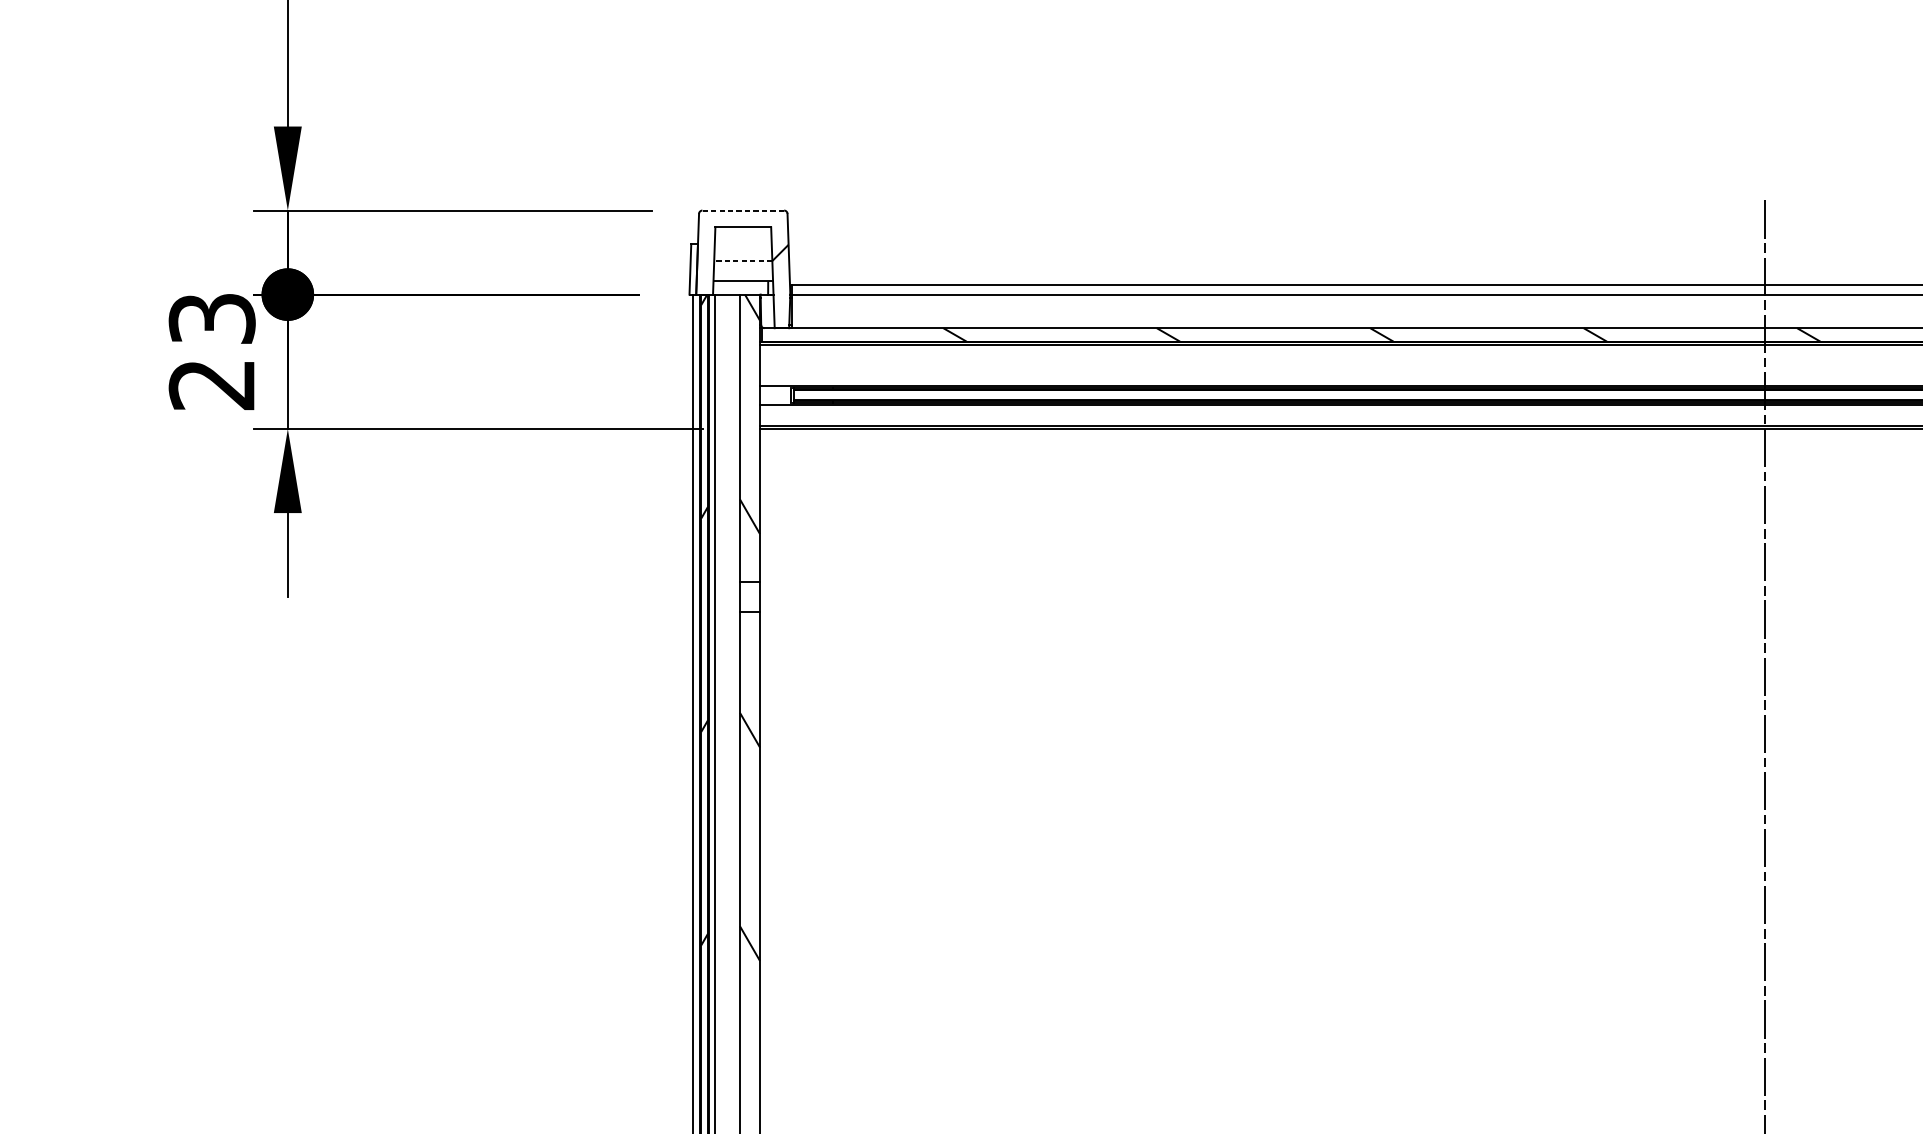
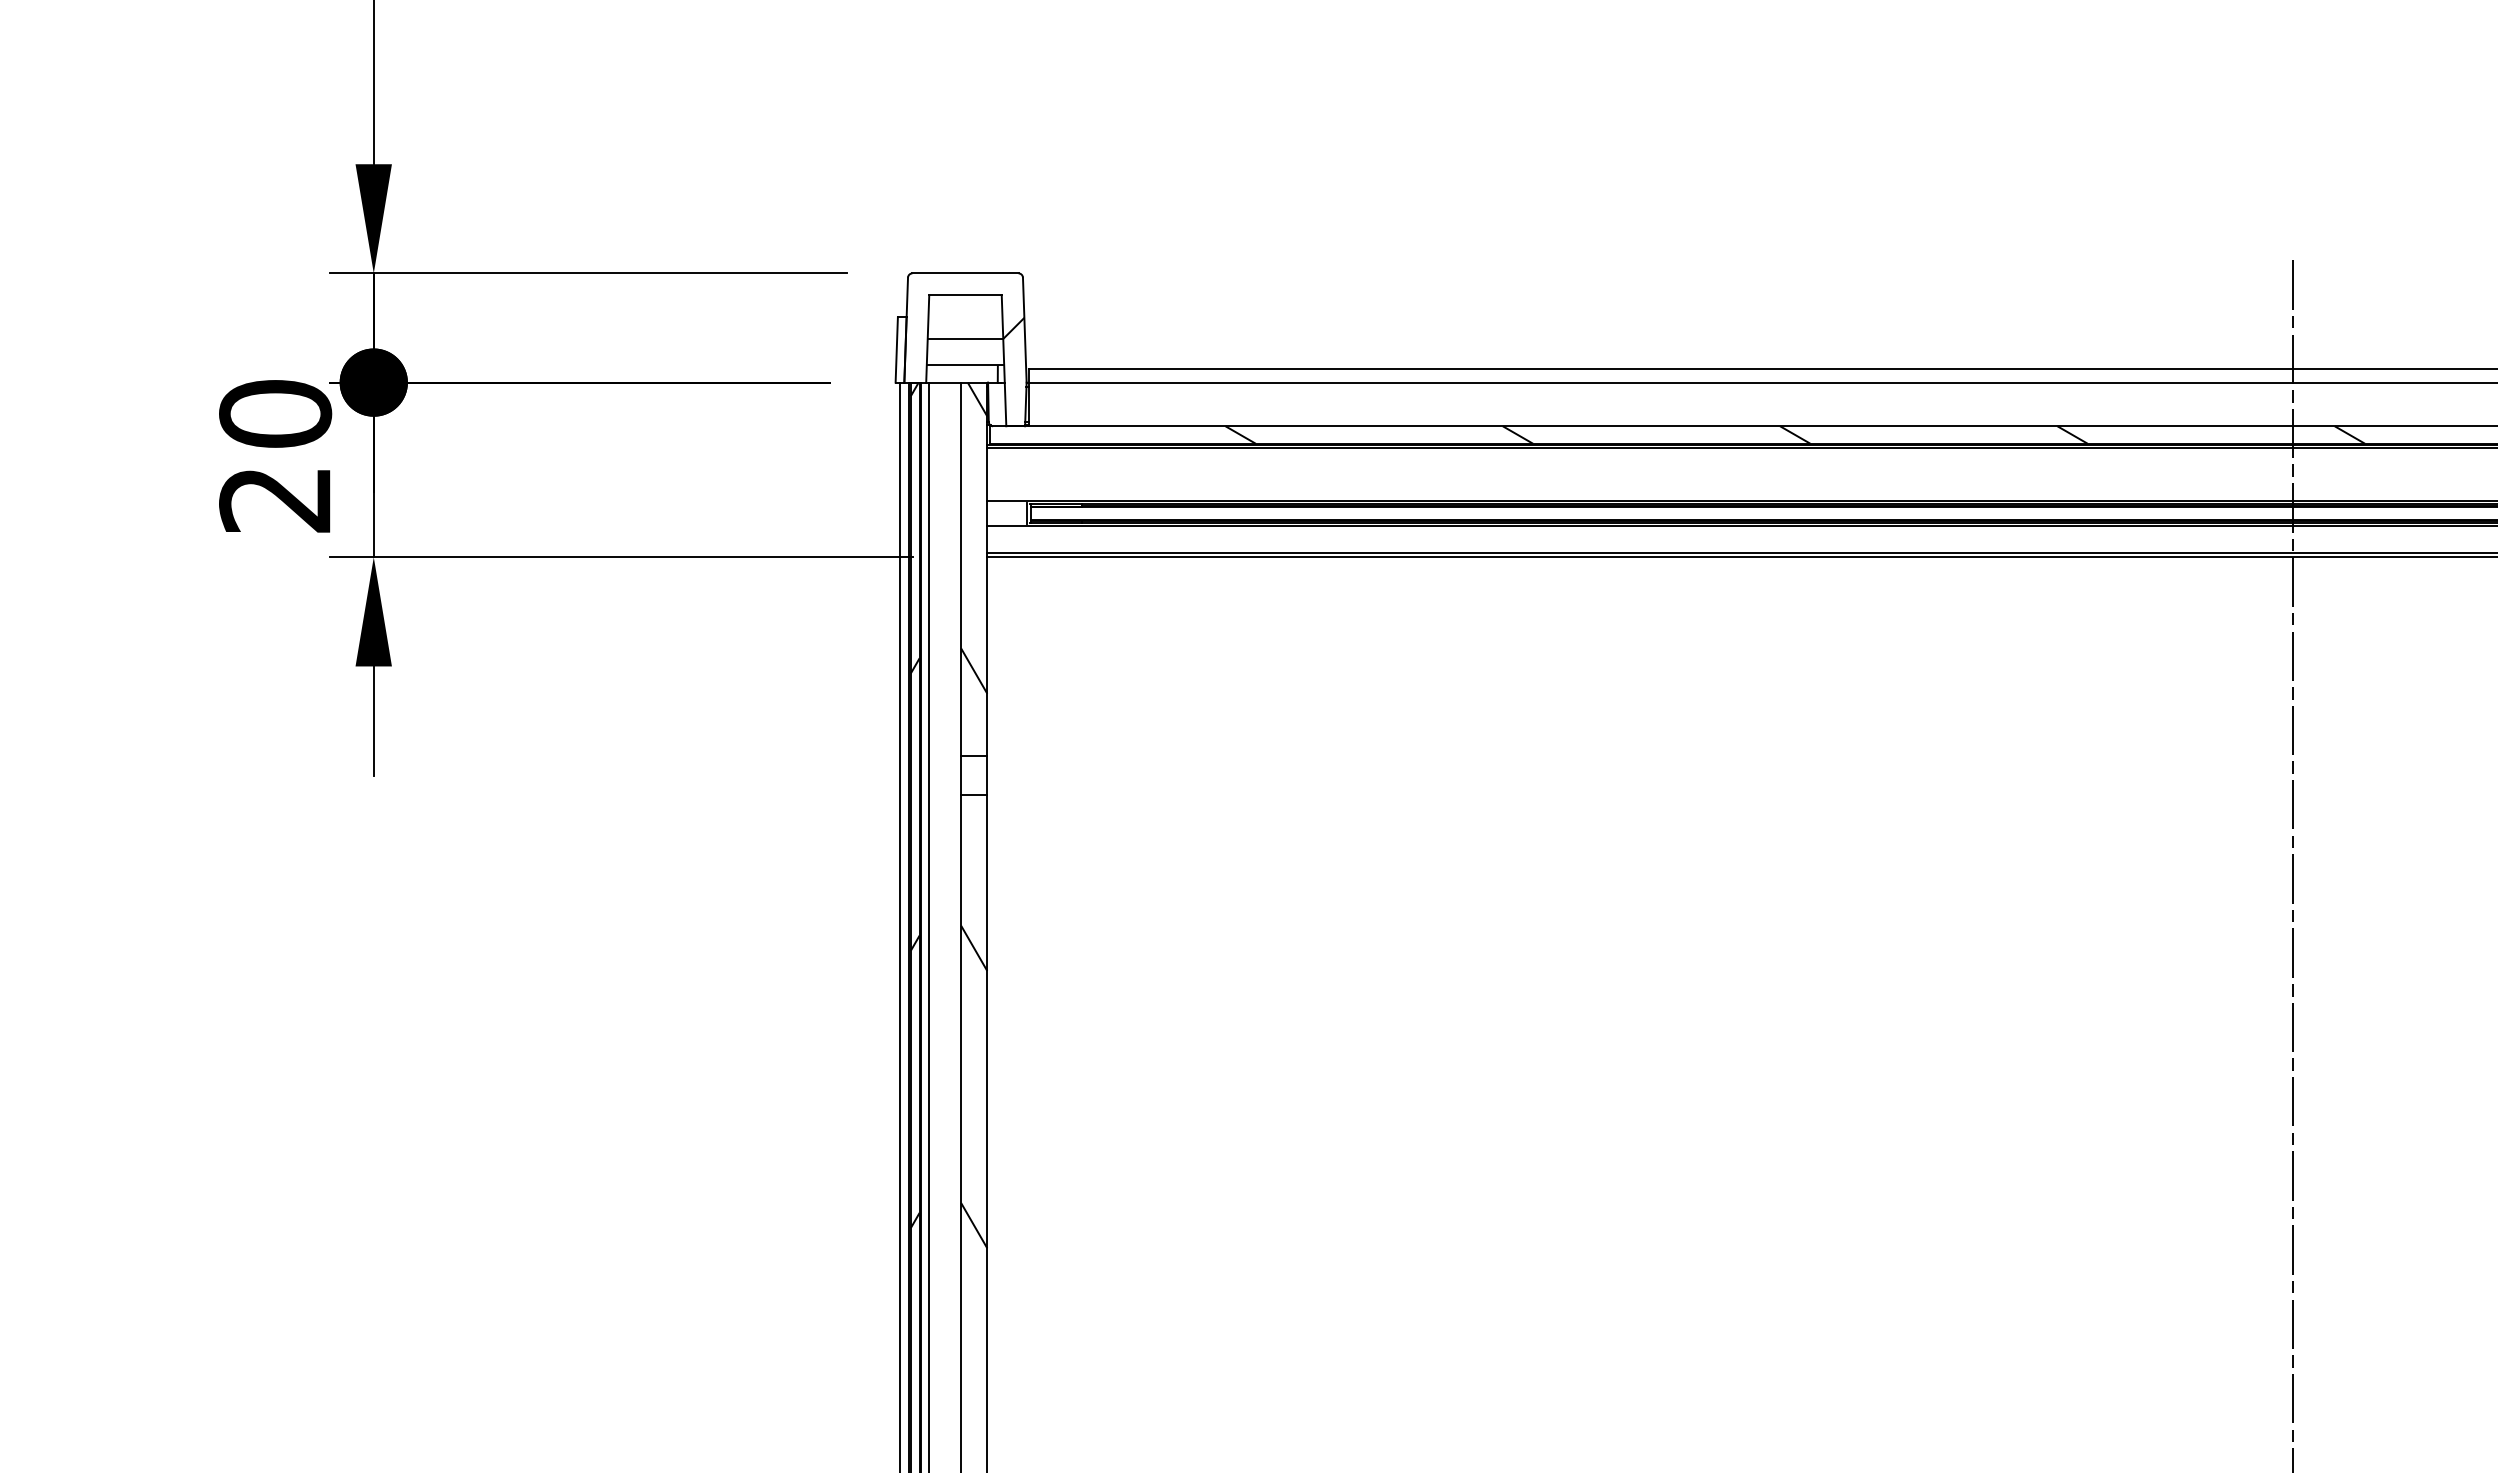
line: (743, 210) -> (965, 273), dashed -> solid
line: (743, 260) -> (965, 338), dashed -> solid
text: (212, 318) -> (275, 413), 23 -> 20

